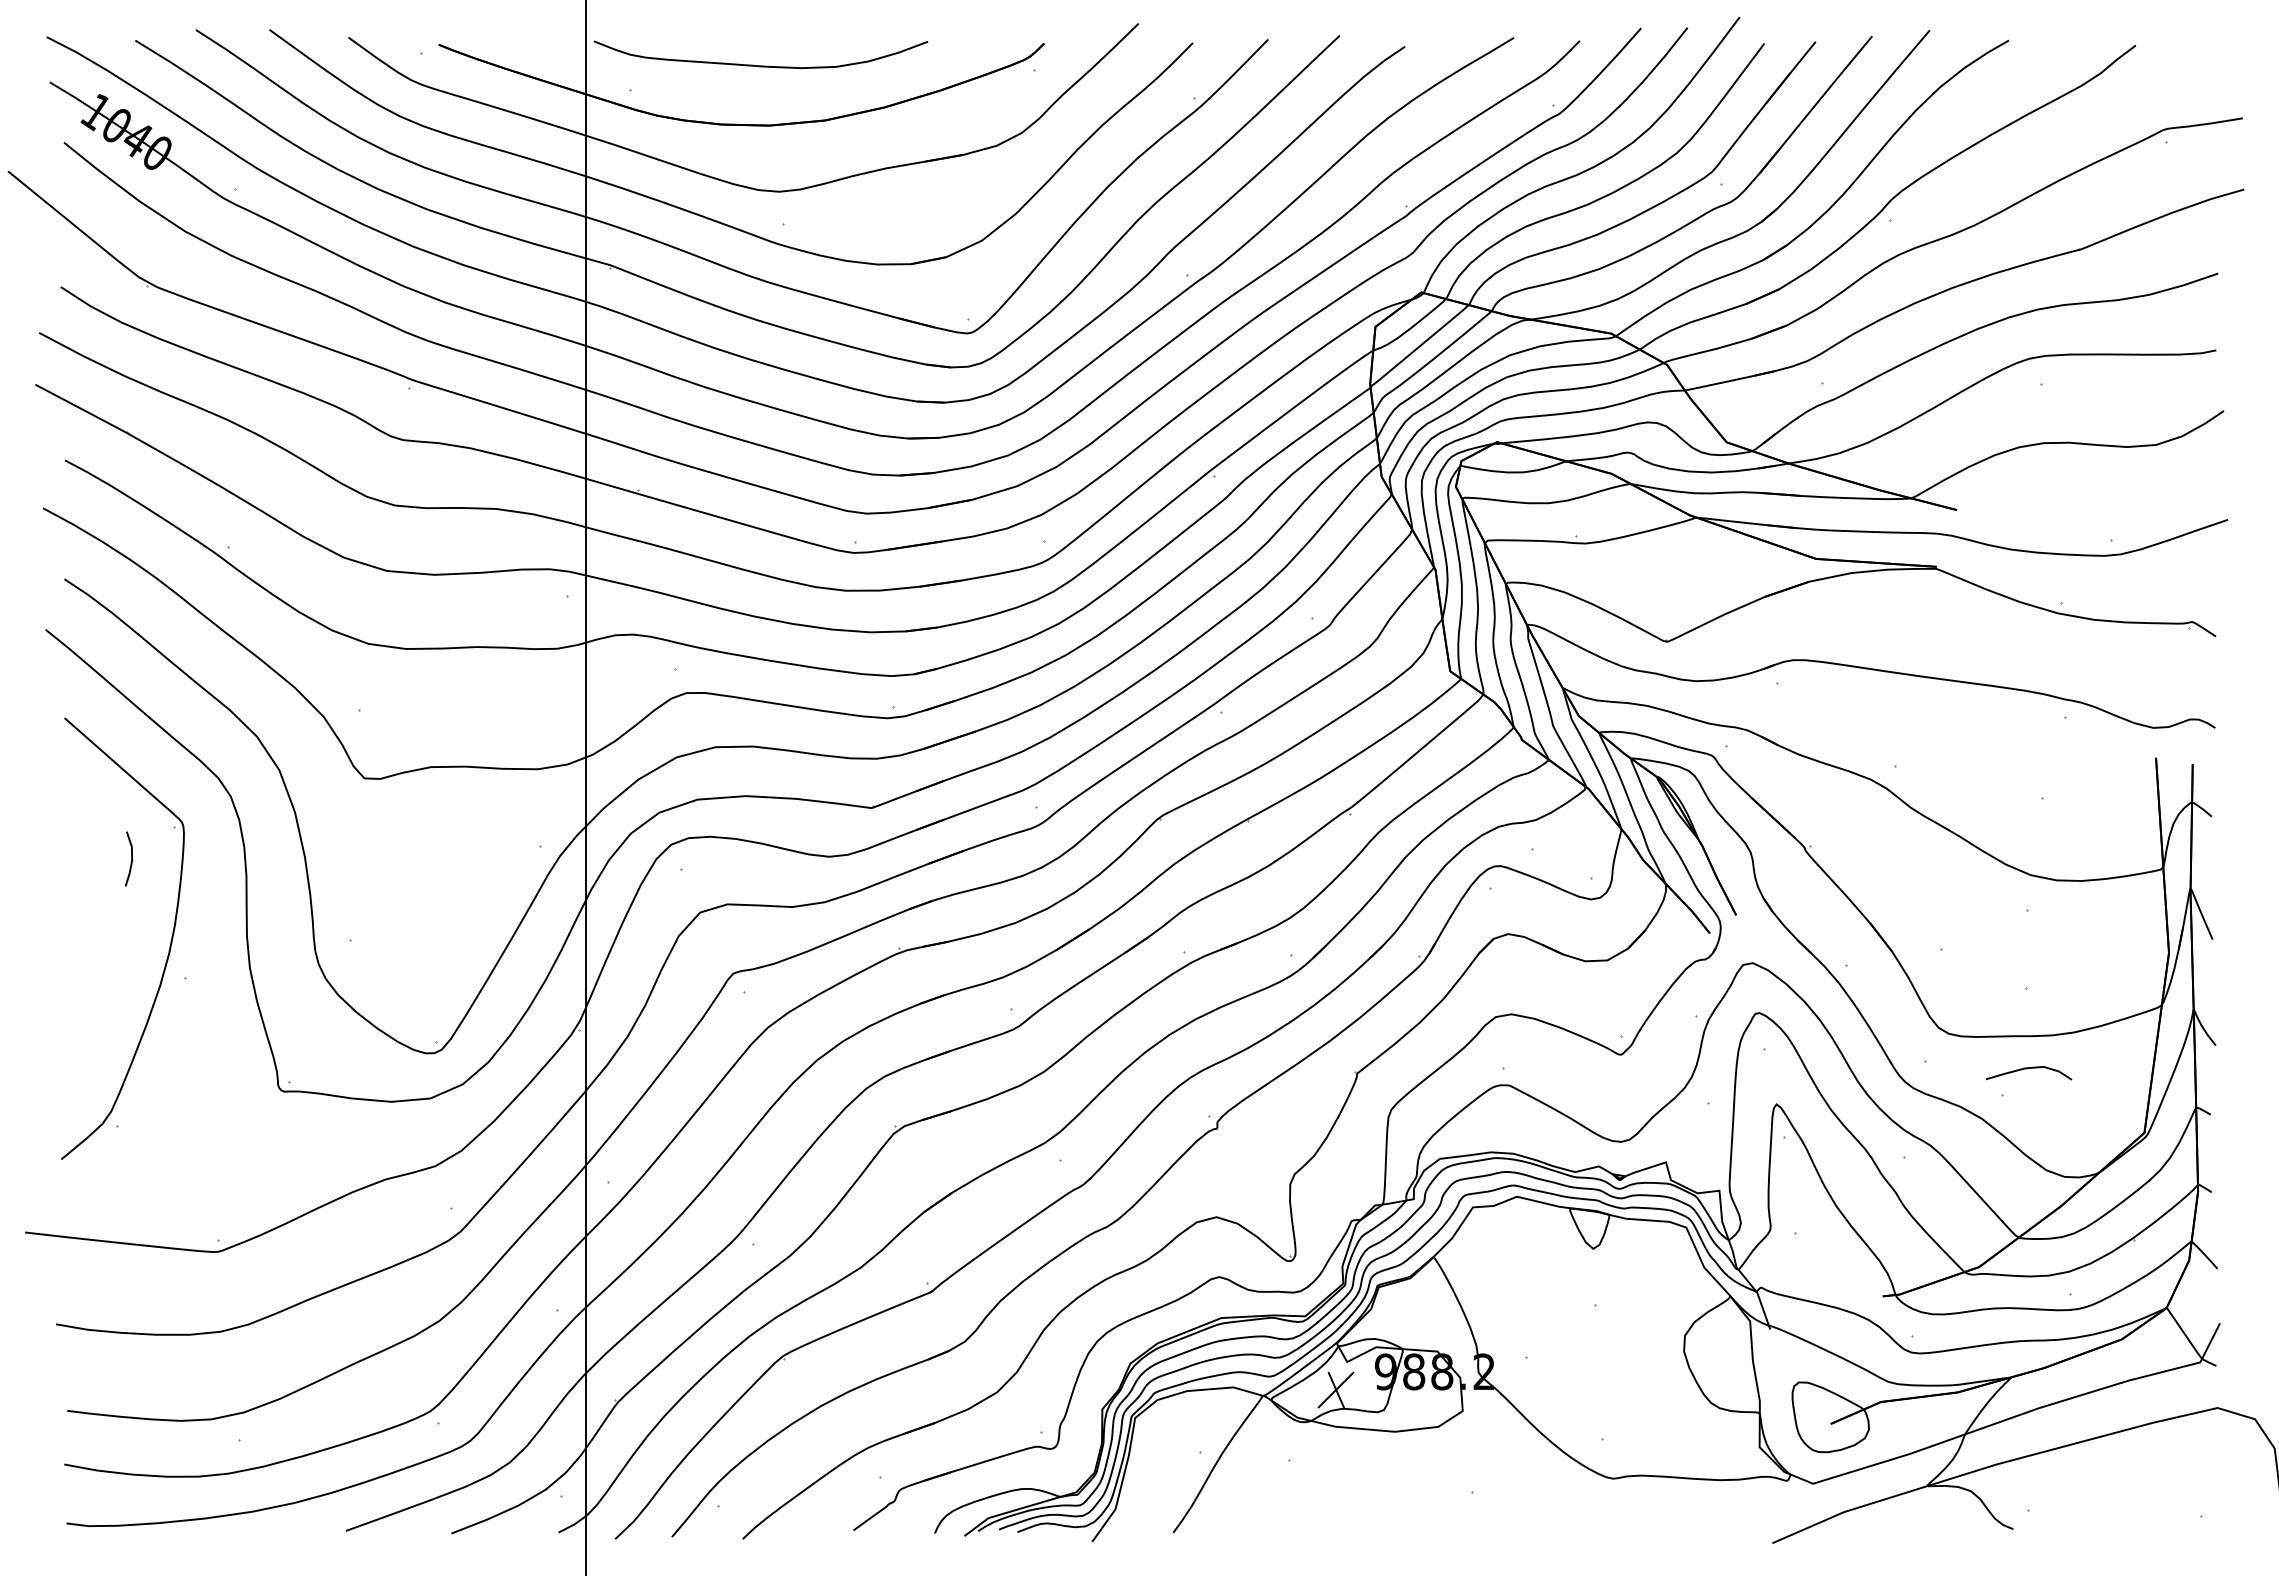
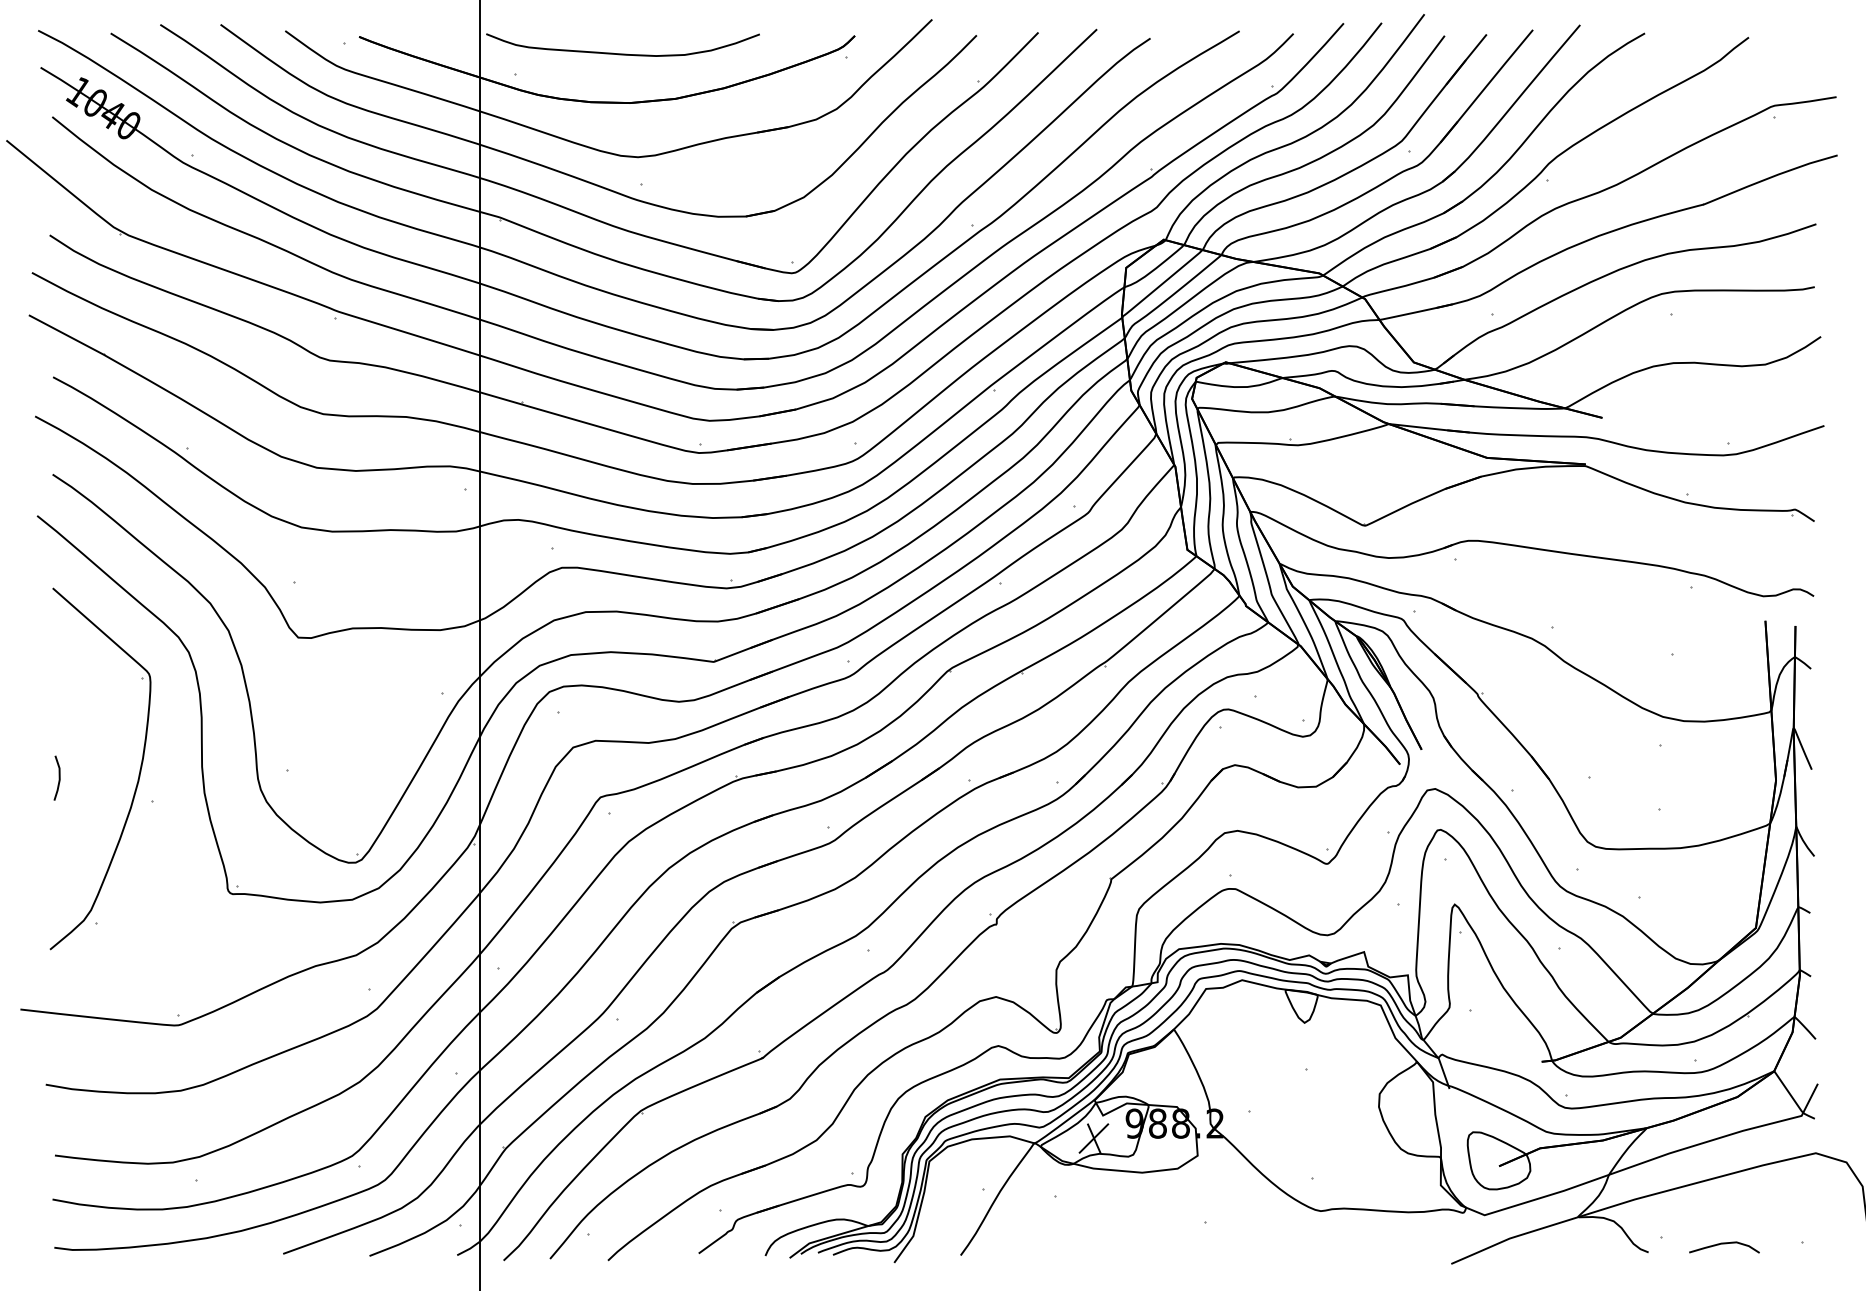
line: (131, 858) -> (59, 777), moved
curve: (2027, 1069) -> (1723, 1244), moved

